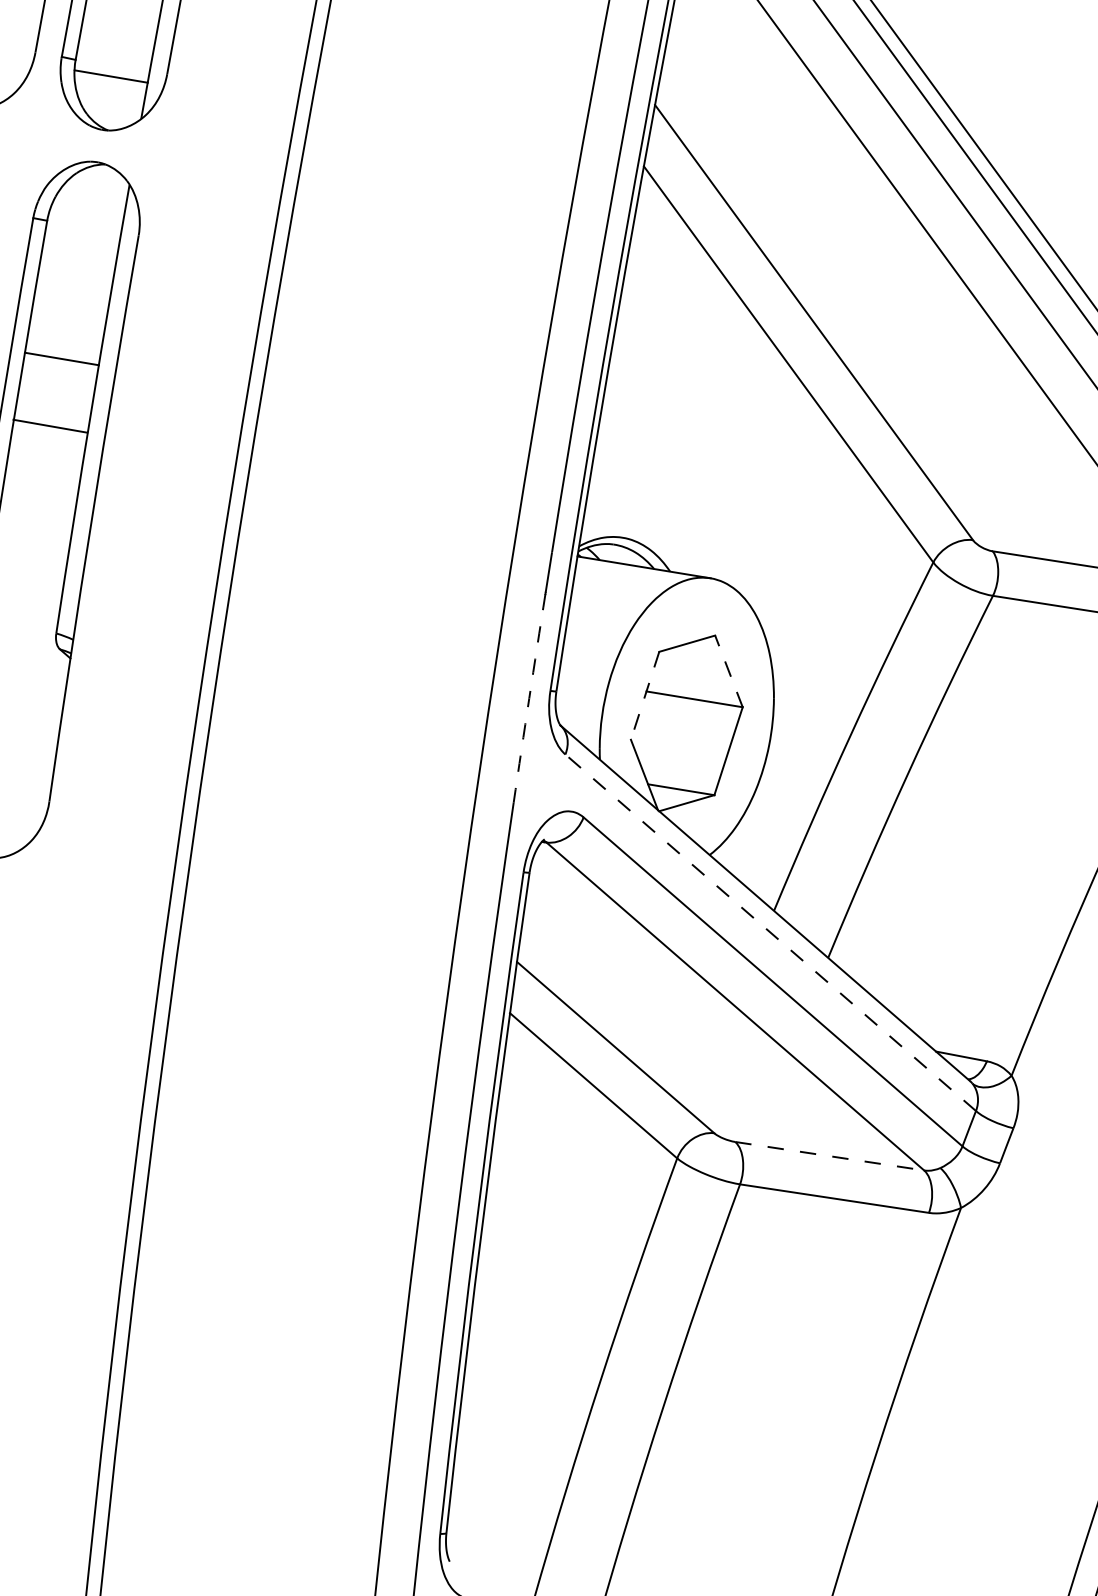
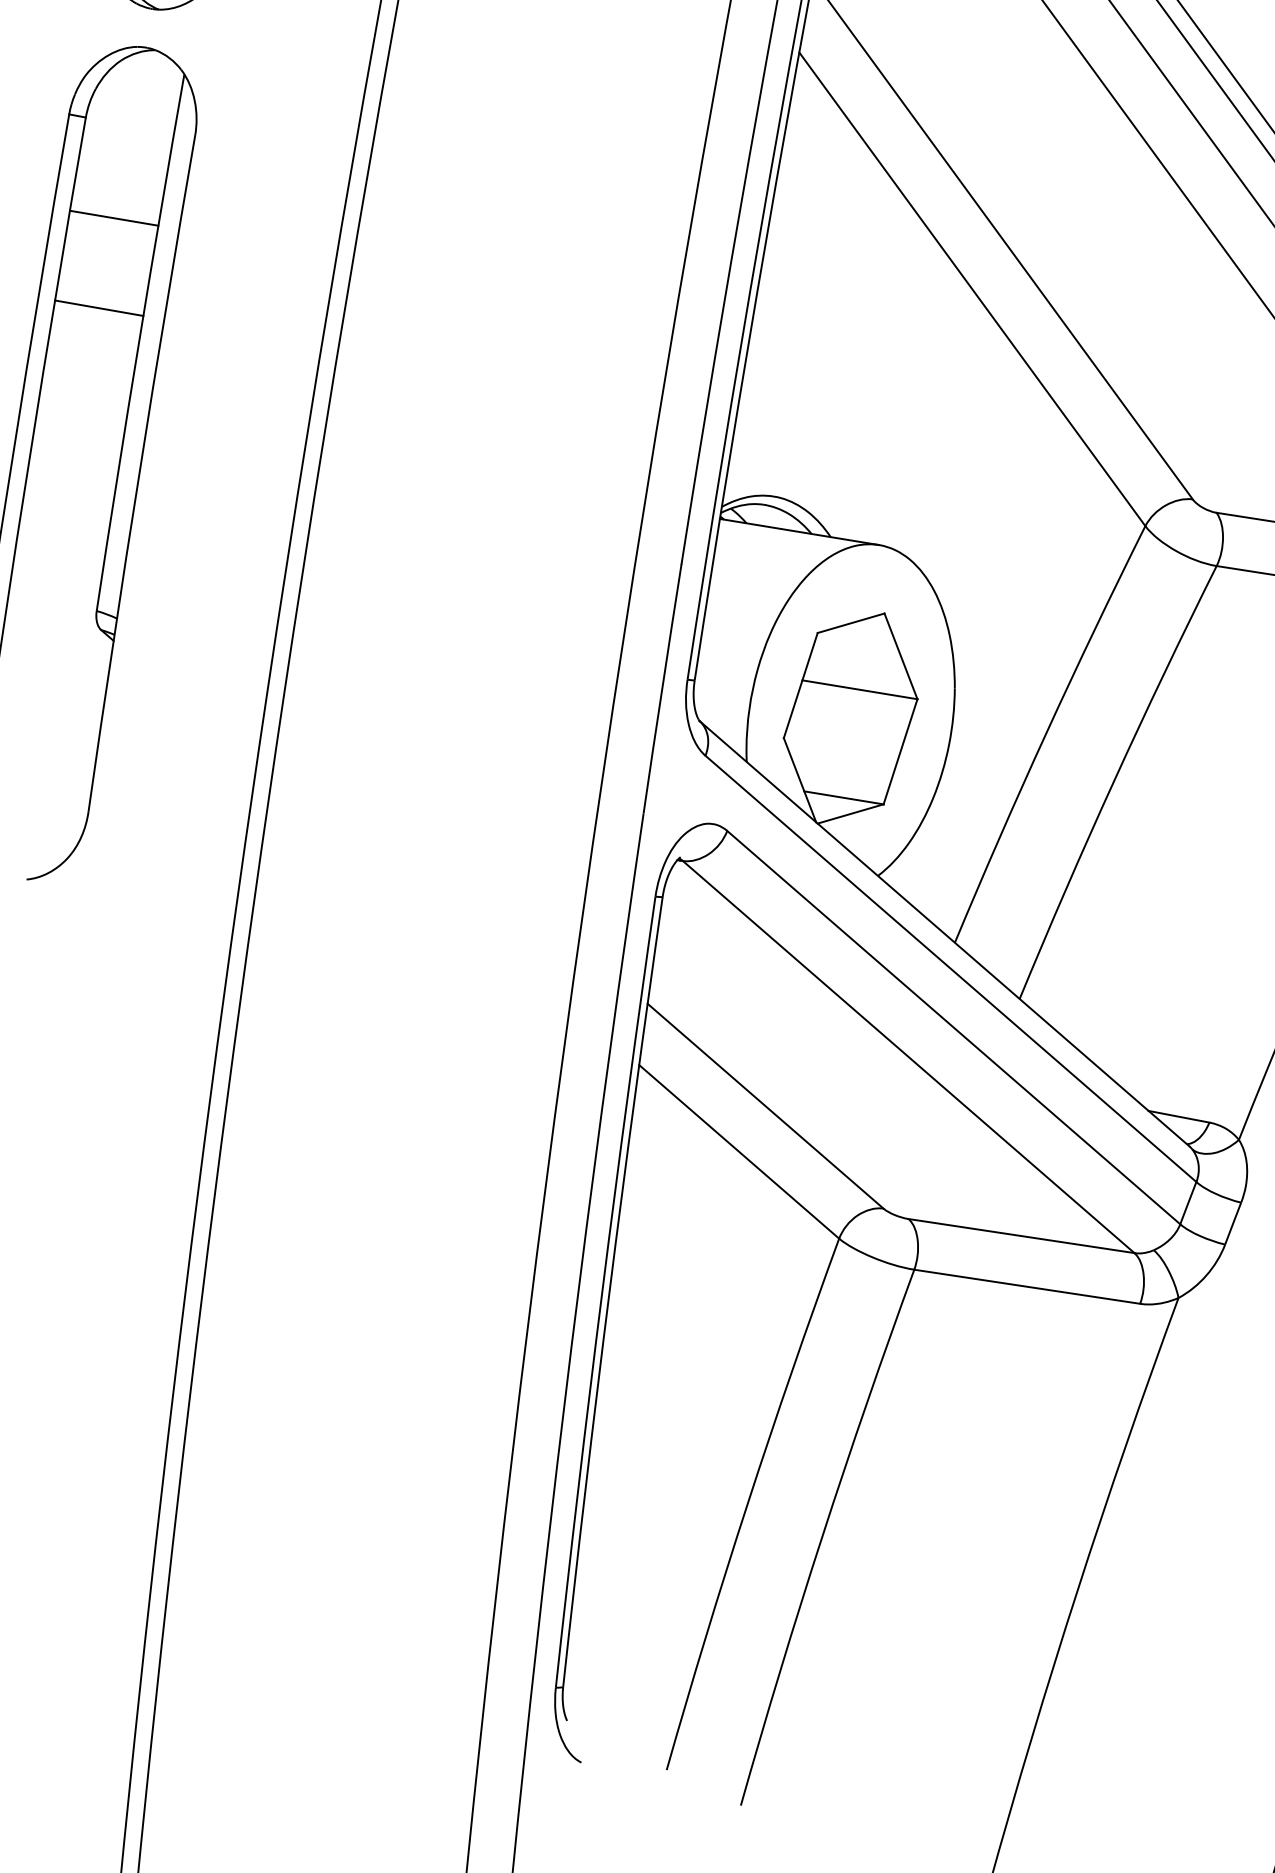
line: (61, 358) -> (113, 217), moved
line: (50, 425) -> (99, 307), moved
line: (728, 670) -> (900, 655), dashed -> solid
line: (644, 696) -> (800, 686), dashed -> solid
arc: (529, 698) -> (662, 688), dashed -> solid
line: (770, 932) -> (950, 968), dashed -> solid
line: (829, 1156) -> (1021, 1236), dashed -> solid

